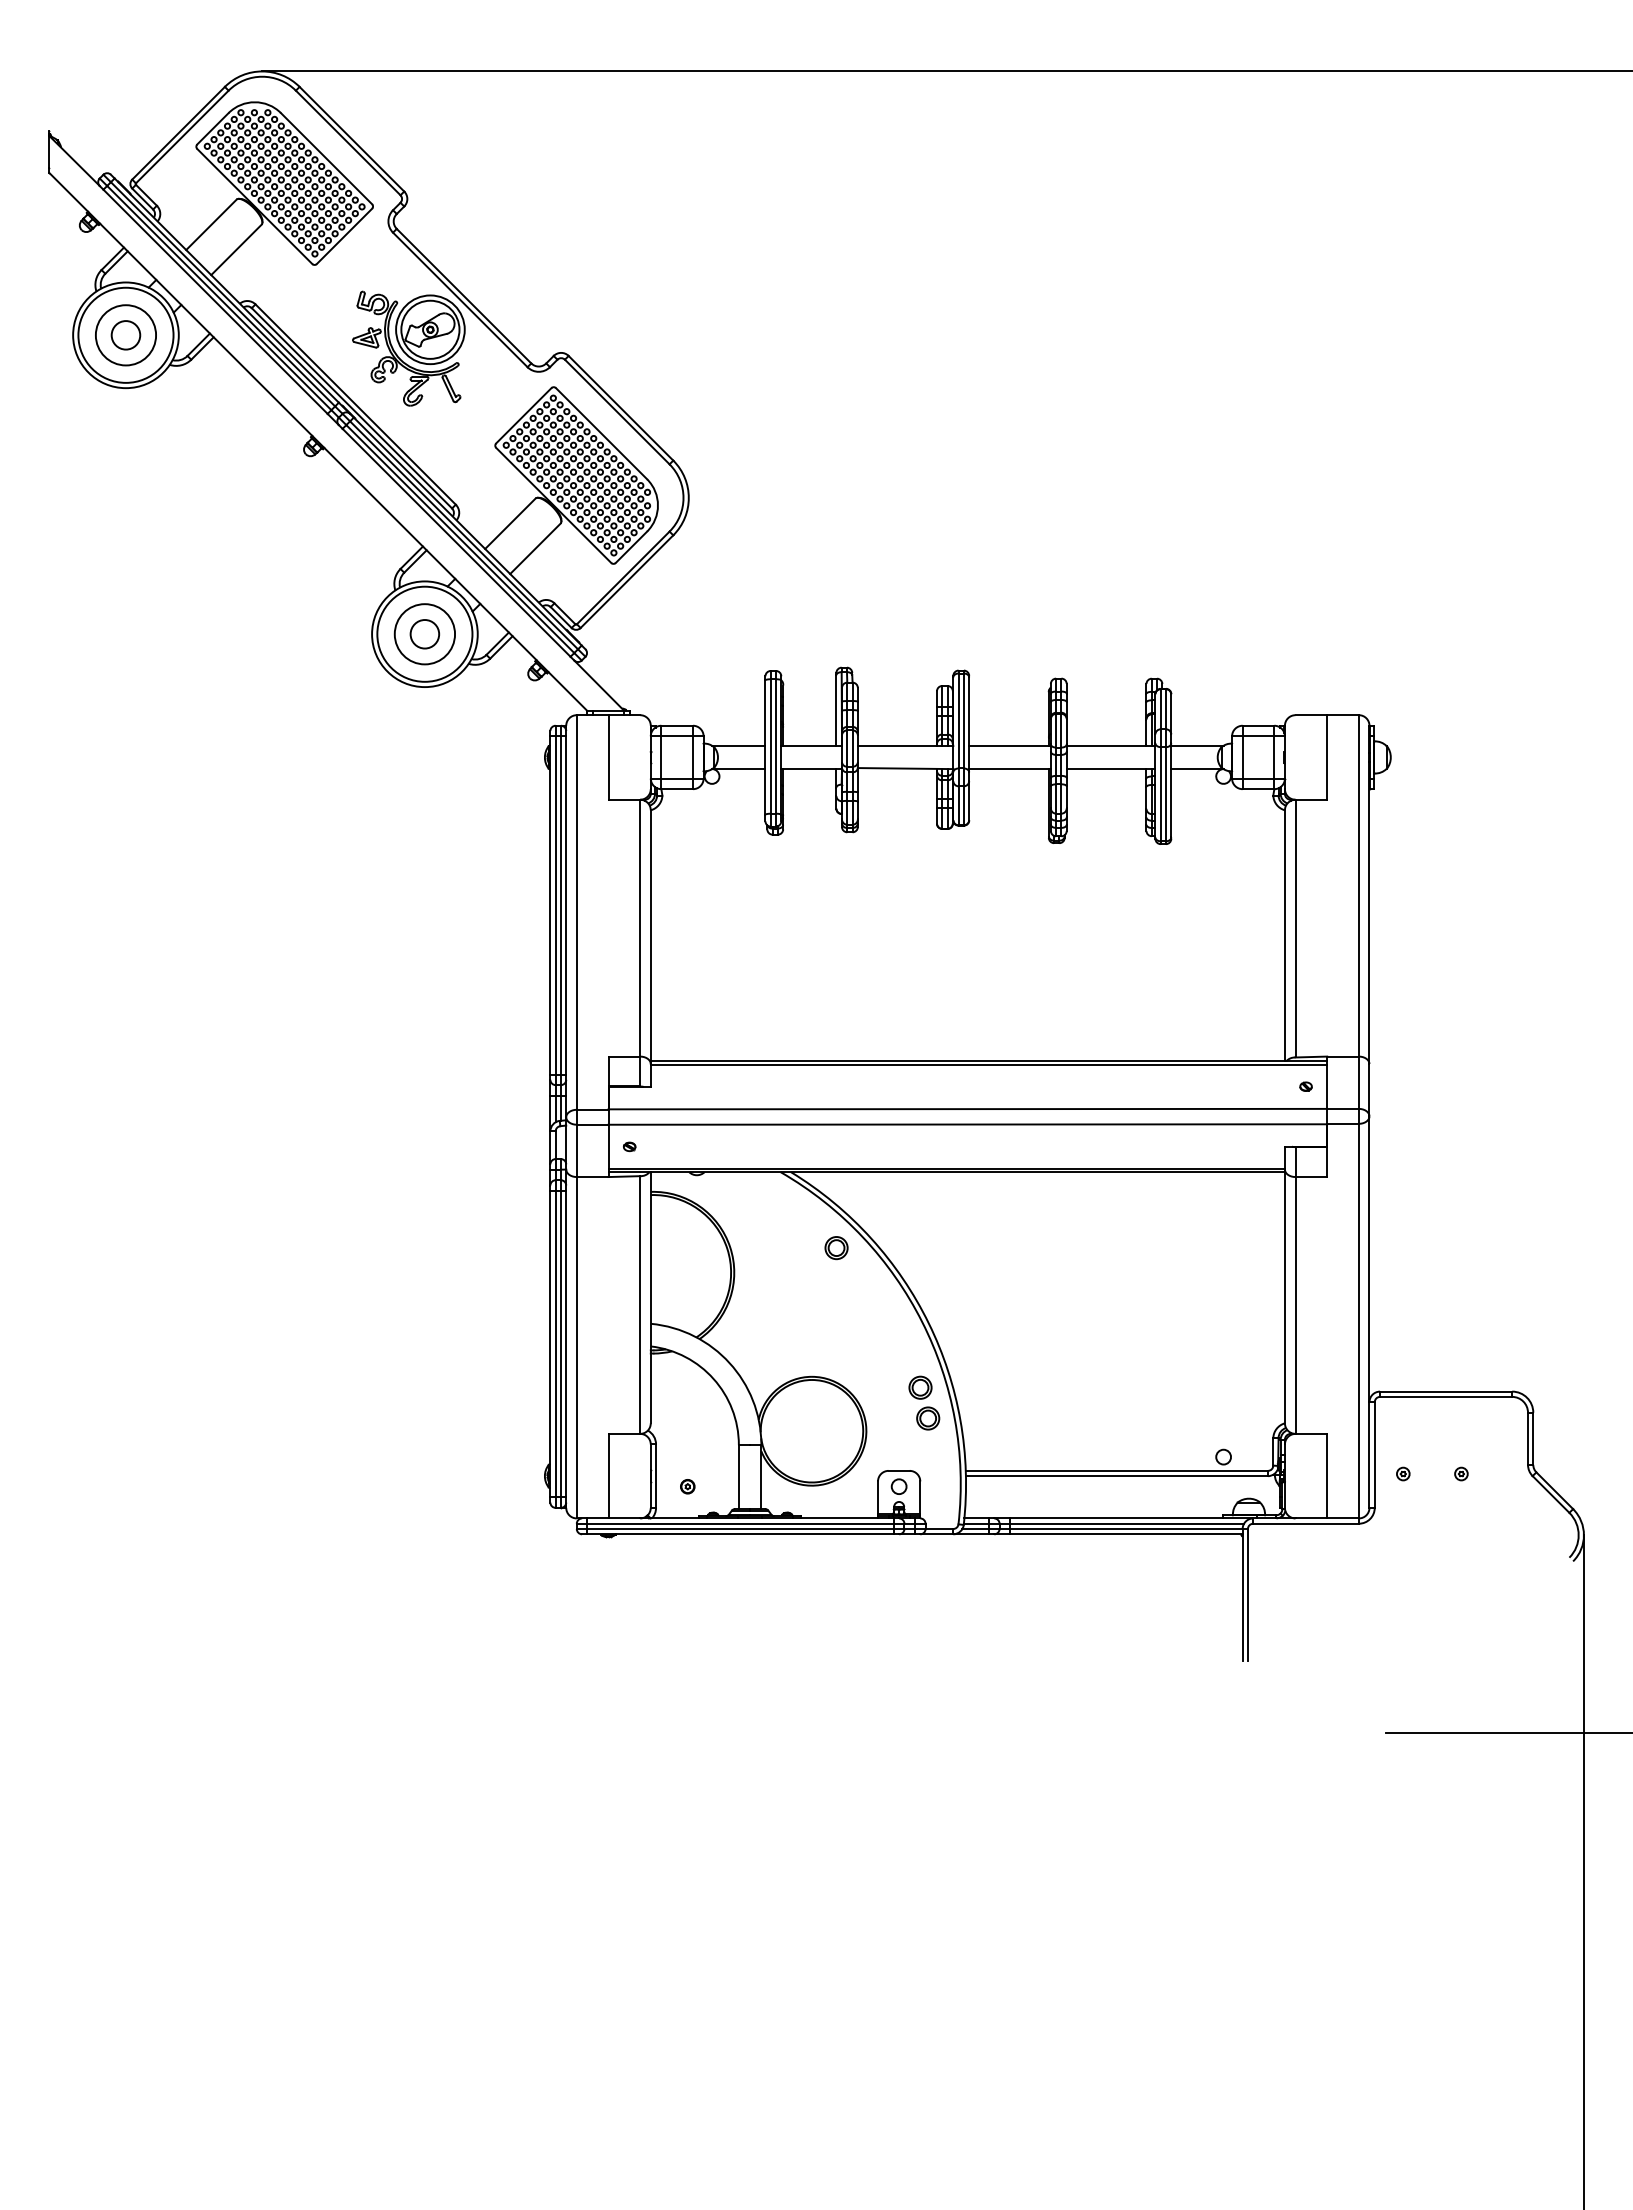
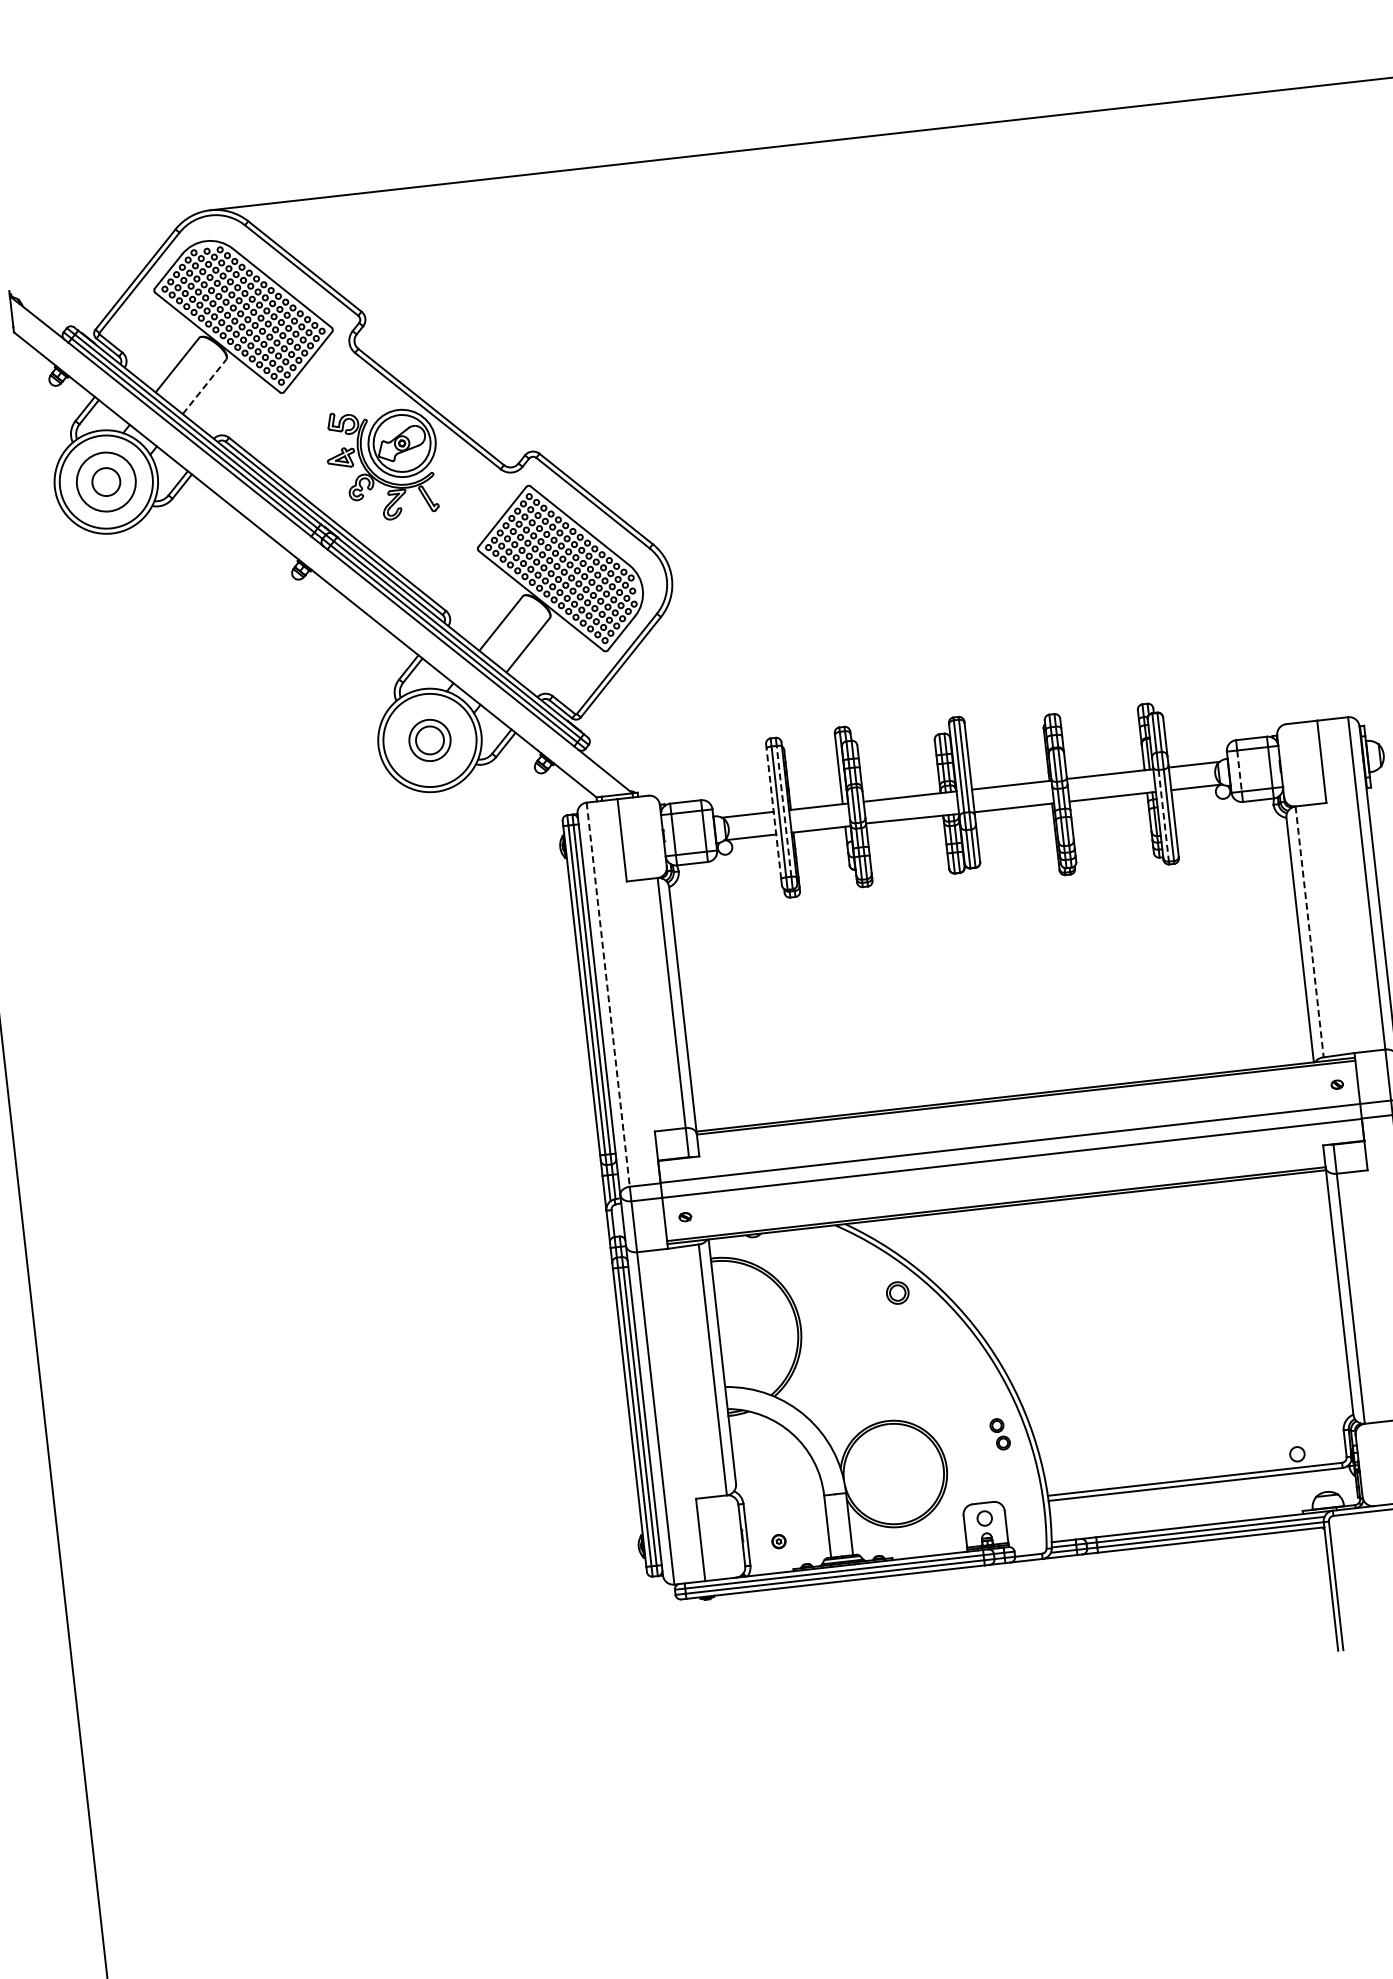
line: (236, 249) -> (204, 386), solid -> dashed
circle: (424, 634) -> (429, 740), size x0.7
line: (776, 745) -> (784, 810), solid -> dashed
line: (765, 747) -> (773, 813), solid -> dashed
line: (1242, 757) -> (1239, 771), solid -> dashed
line: (1160, 794) -> (1163, 816), solid -> dashed
line: (576, 912) -> (607, 994), solid -> dashed
line: (1295, 928) -> (1309, 931), solid -> dashed
part: (924, 1402) -> (1000, 1433), size x0.6

